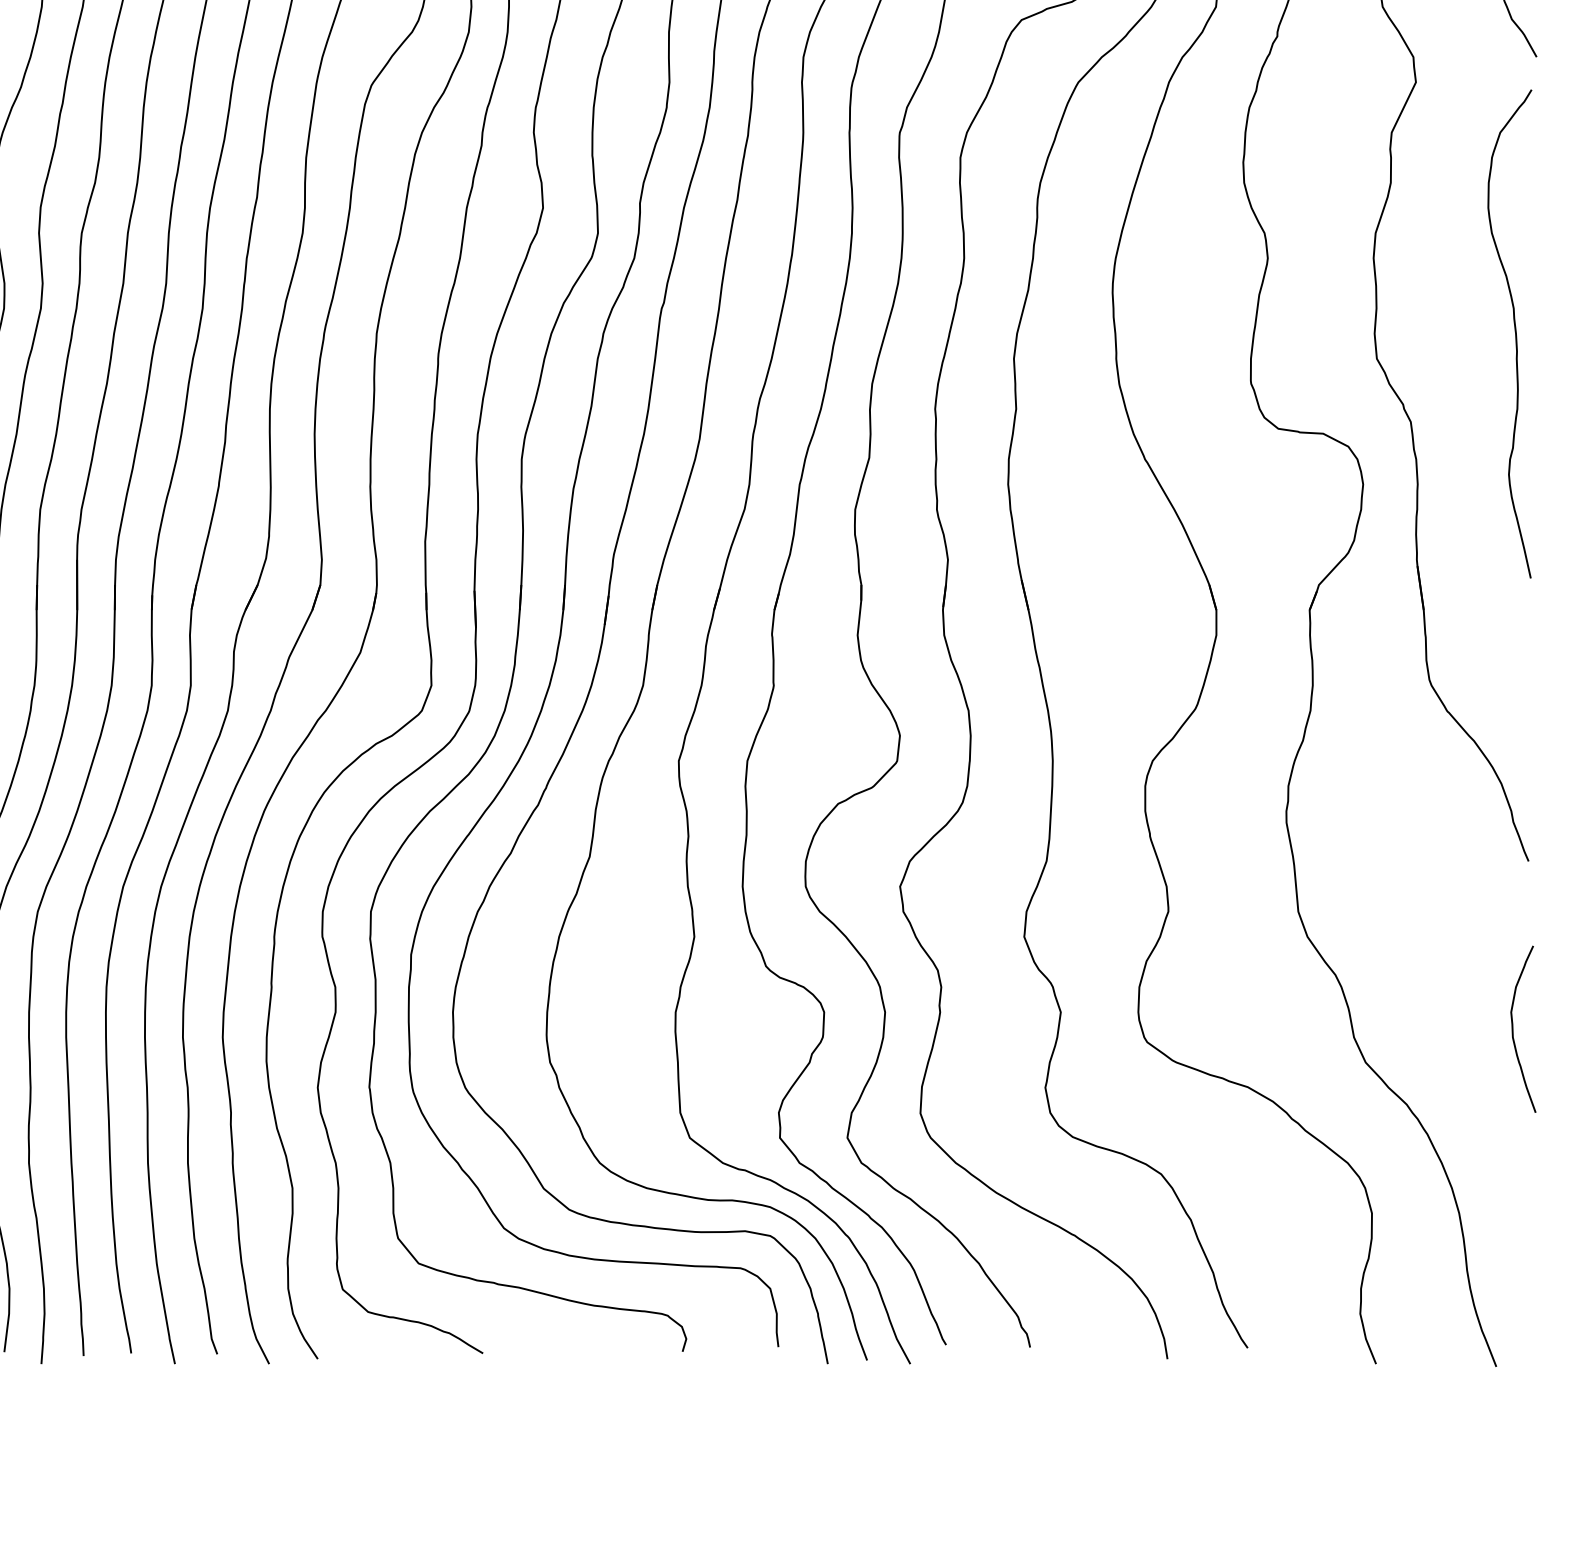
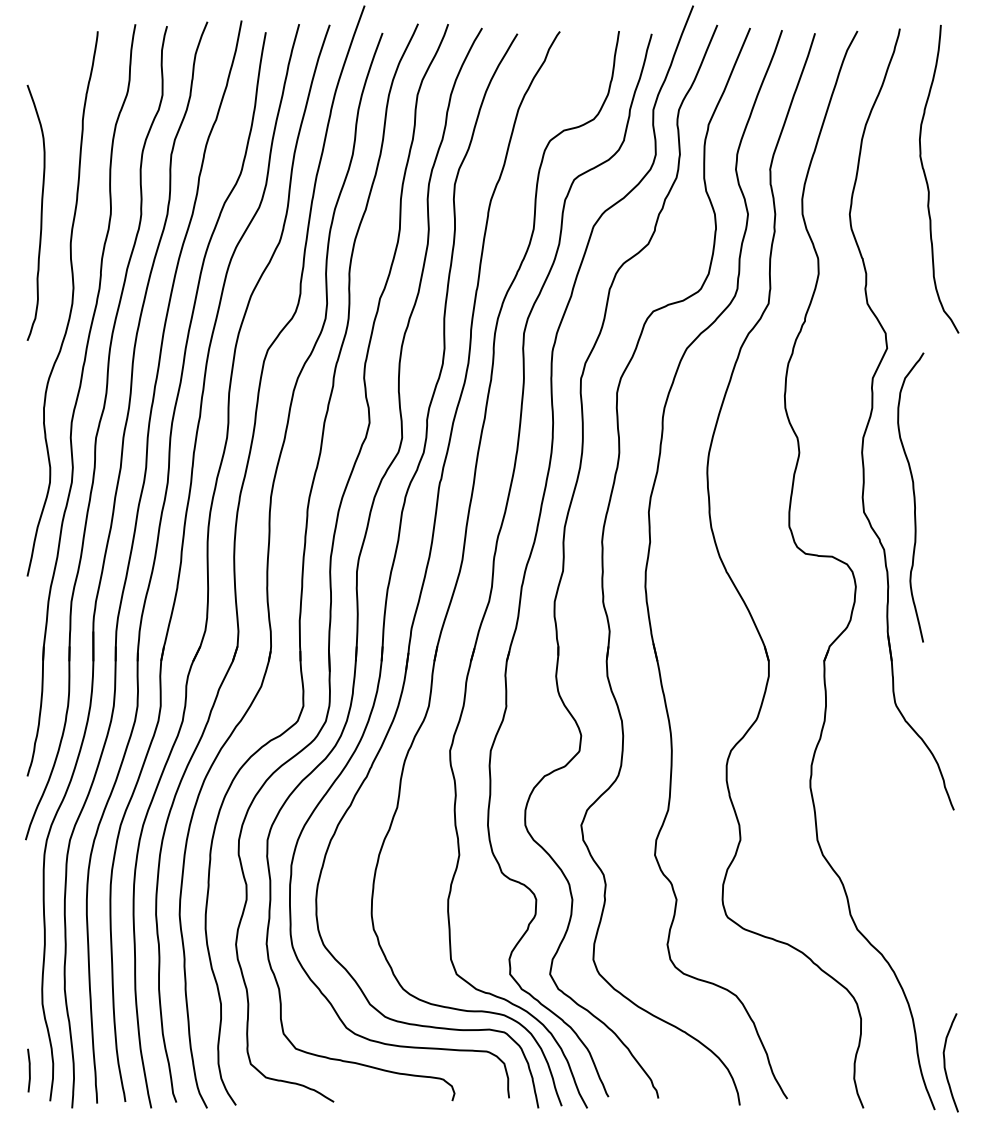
curve: (1514, 333) -> (913, 497), moved
curve: (1514, 1028) -> (945, 1062), moved

